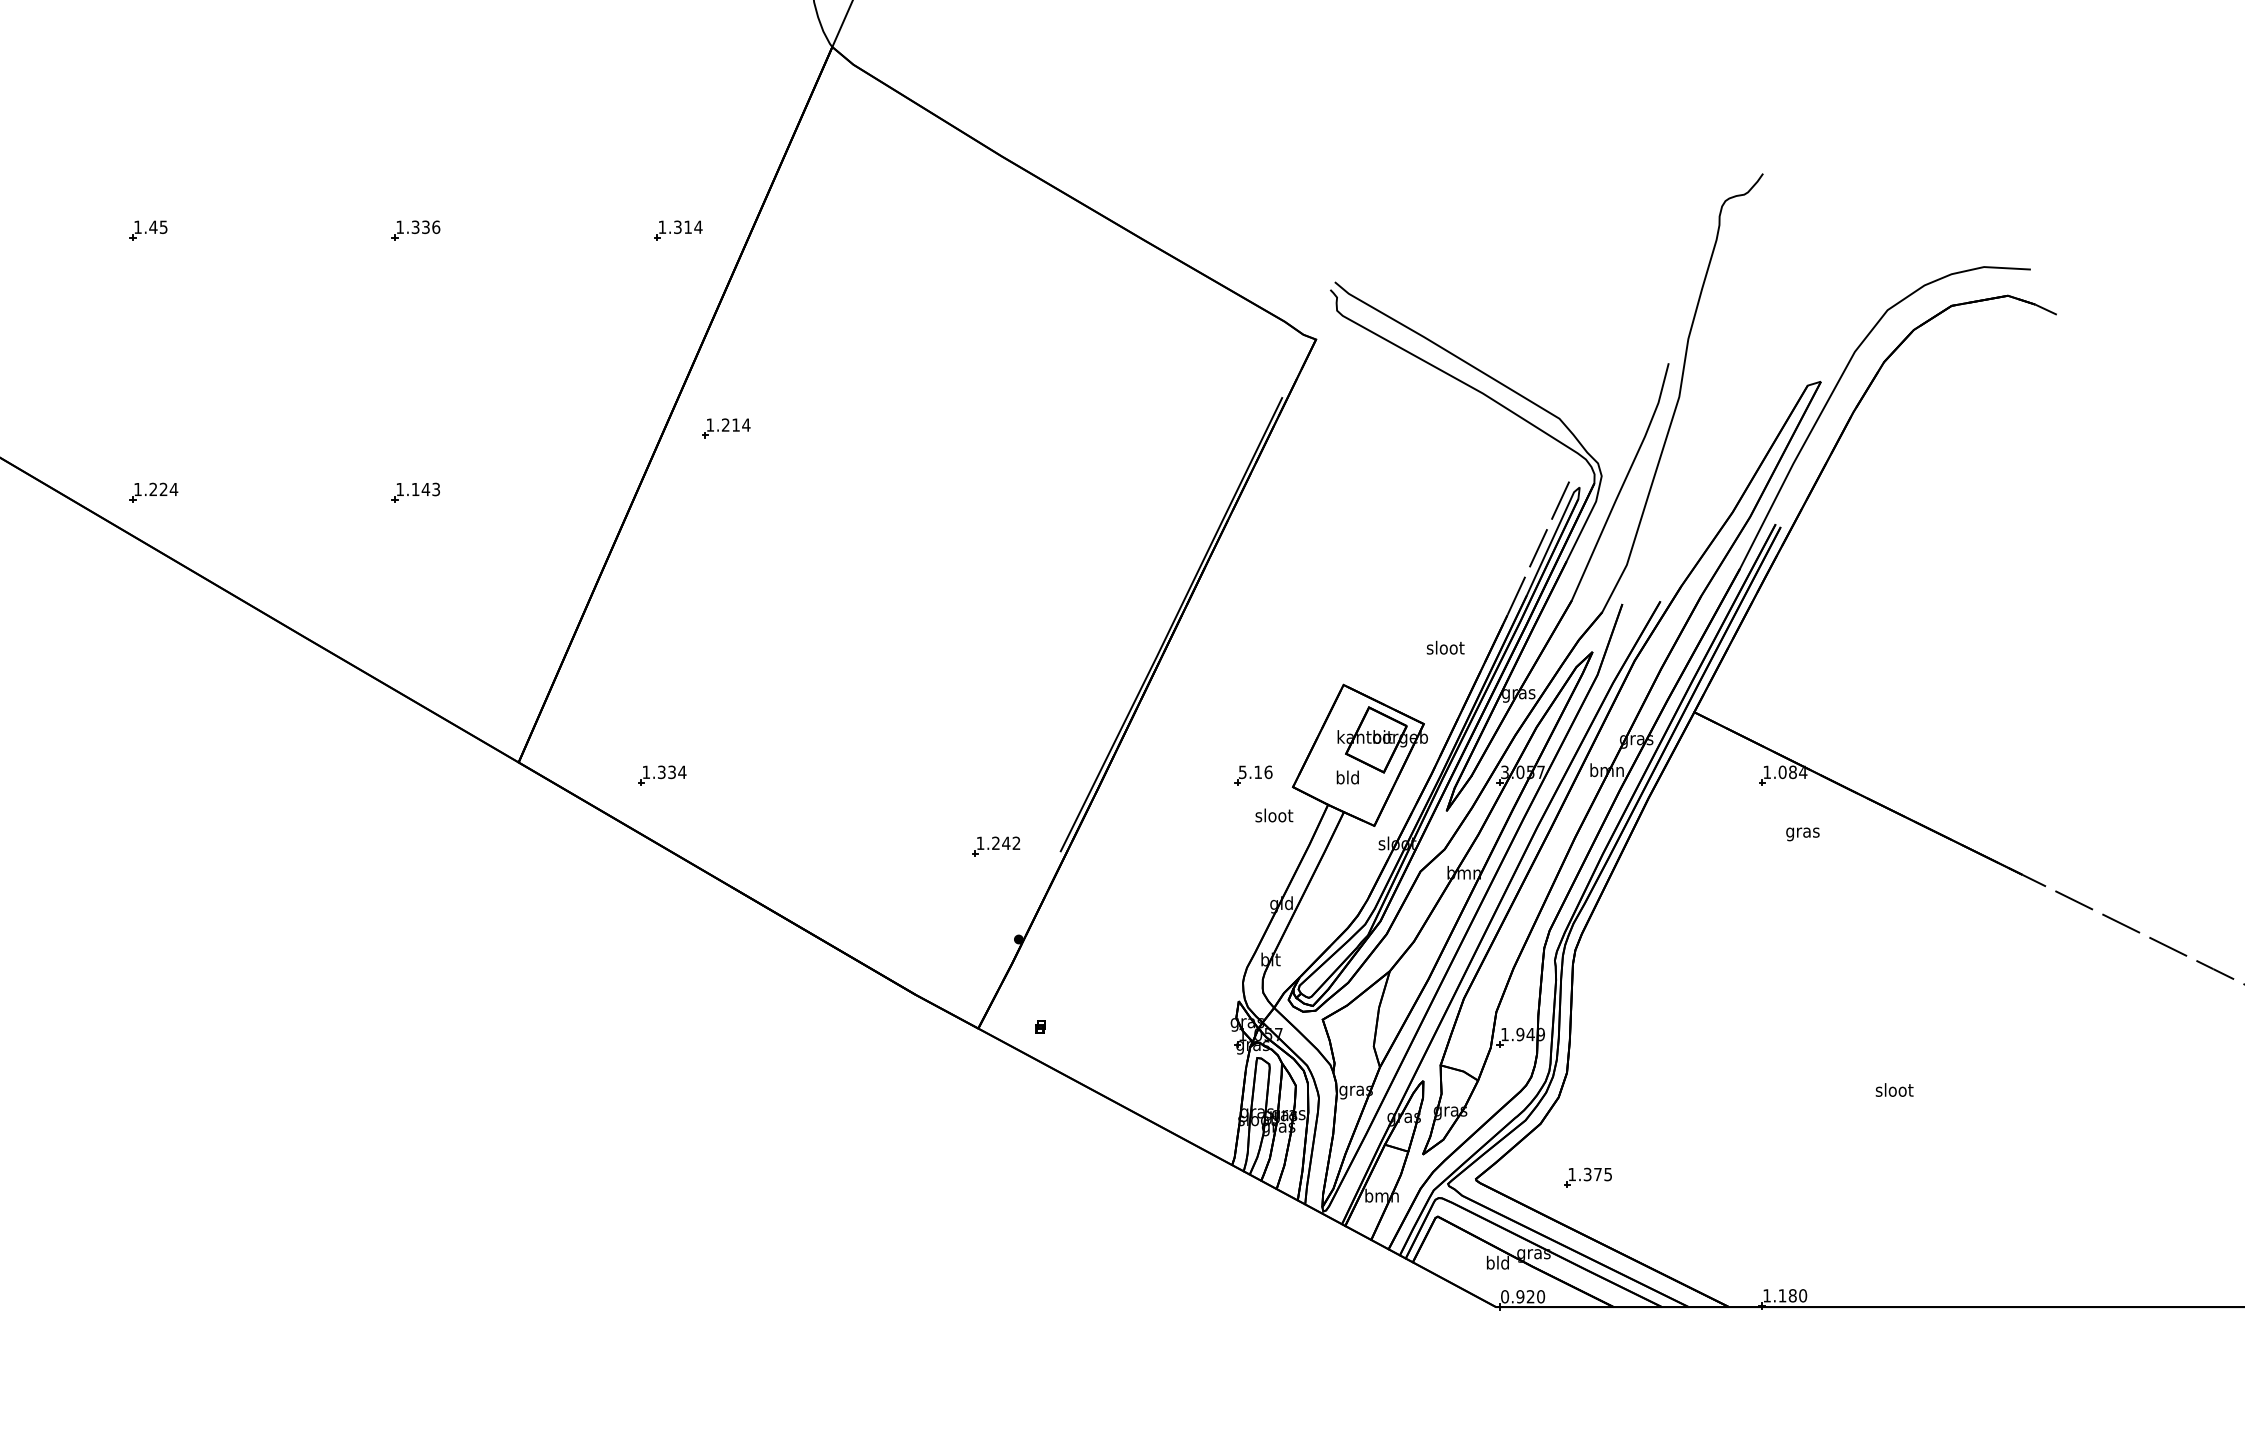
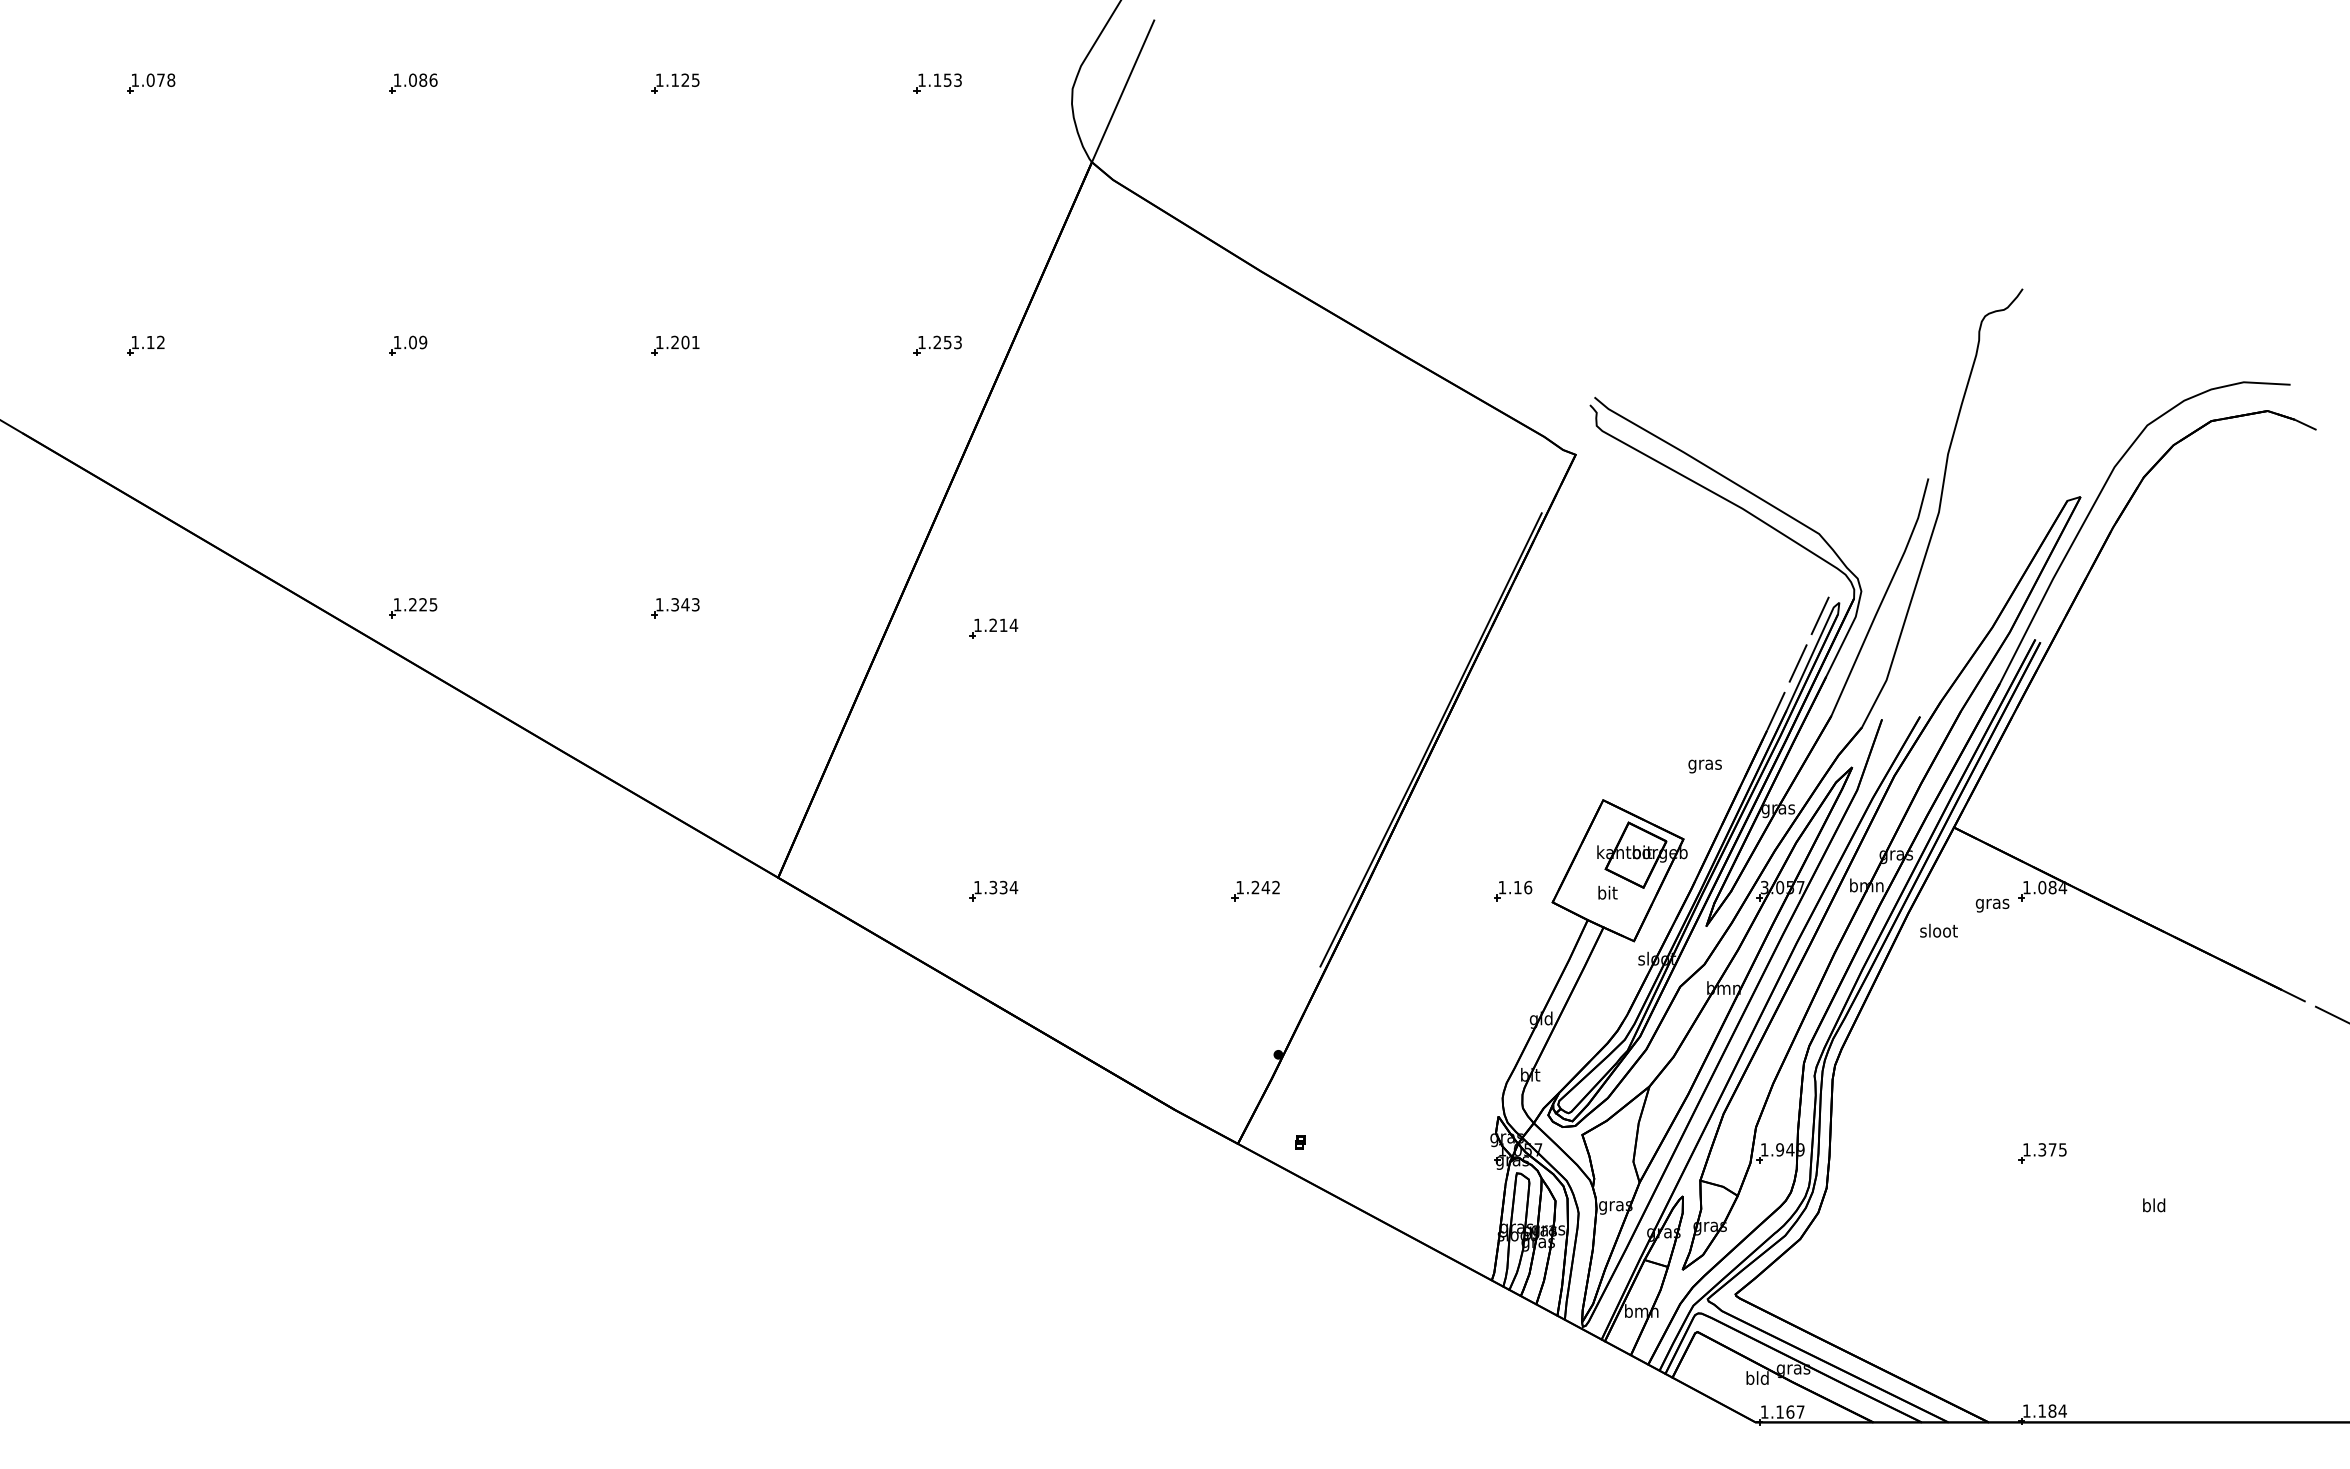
text: (157, 227) -> (417, 342), 1.45 -> 1.09
text: (425, 227) -> (685, 342), 1.336 -> 1.201
text: (687, 227) -> (947, 342), 1.314 -> 1.253
part: (725, 428) -> (993, 628), moved
text: (173, 489) -> (433, 604), 1.224 -> 1.225
text: (414, 489) -> (674, 604), 1.143 -> 1.343
text: (1445, 649) -> (1705, 764), sloot -> gras
text: (1242, 772) -> (1502, 887), 5.16 -> 1.16
part: (661, 775) -> (993, 890), moved
text: (1347, 777) -> (1607, 892), bld -> bit
text: (1273, 815) -> (1938, 930), moved
text: (1802, 834) -> (1992, 905), moved
part: (995, 846) -> (1255, 890), moved
text: (1894, 1090) -> (2154, 1205), sloot -> bld
part: (1587, 1178) -> (2042, 1153), moved
text: (1802, 1295) -> (2062, 1410), 1.180 -> 1.184
text: (1522, 1296) -> (1782, 1411), 0.920 -> 1.167

